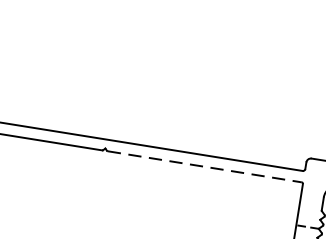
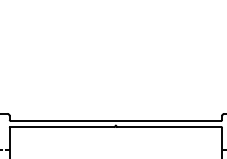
line: (204, 167) -> (169, 127), dashed -> solid

